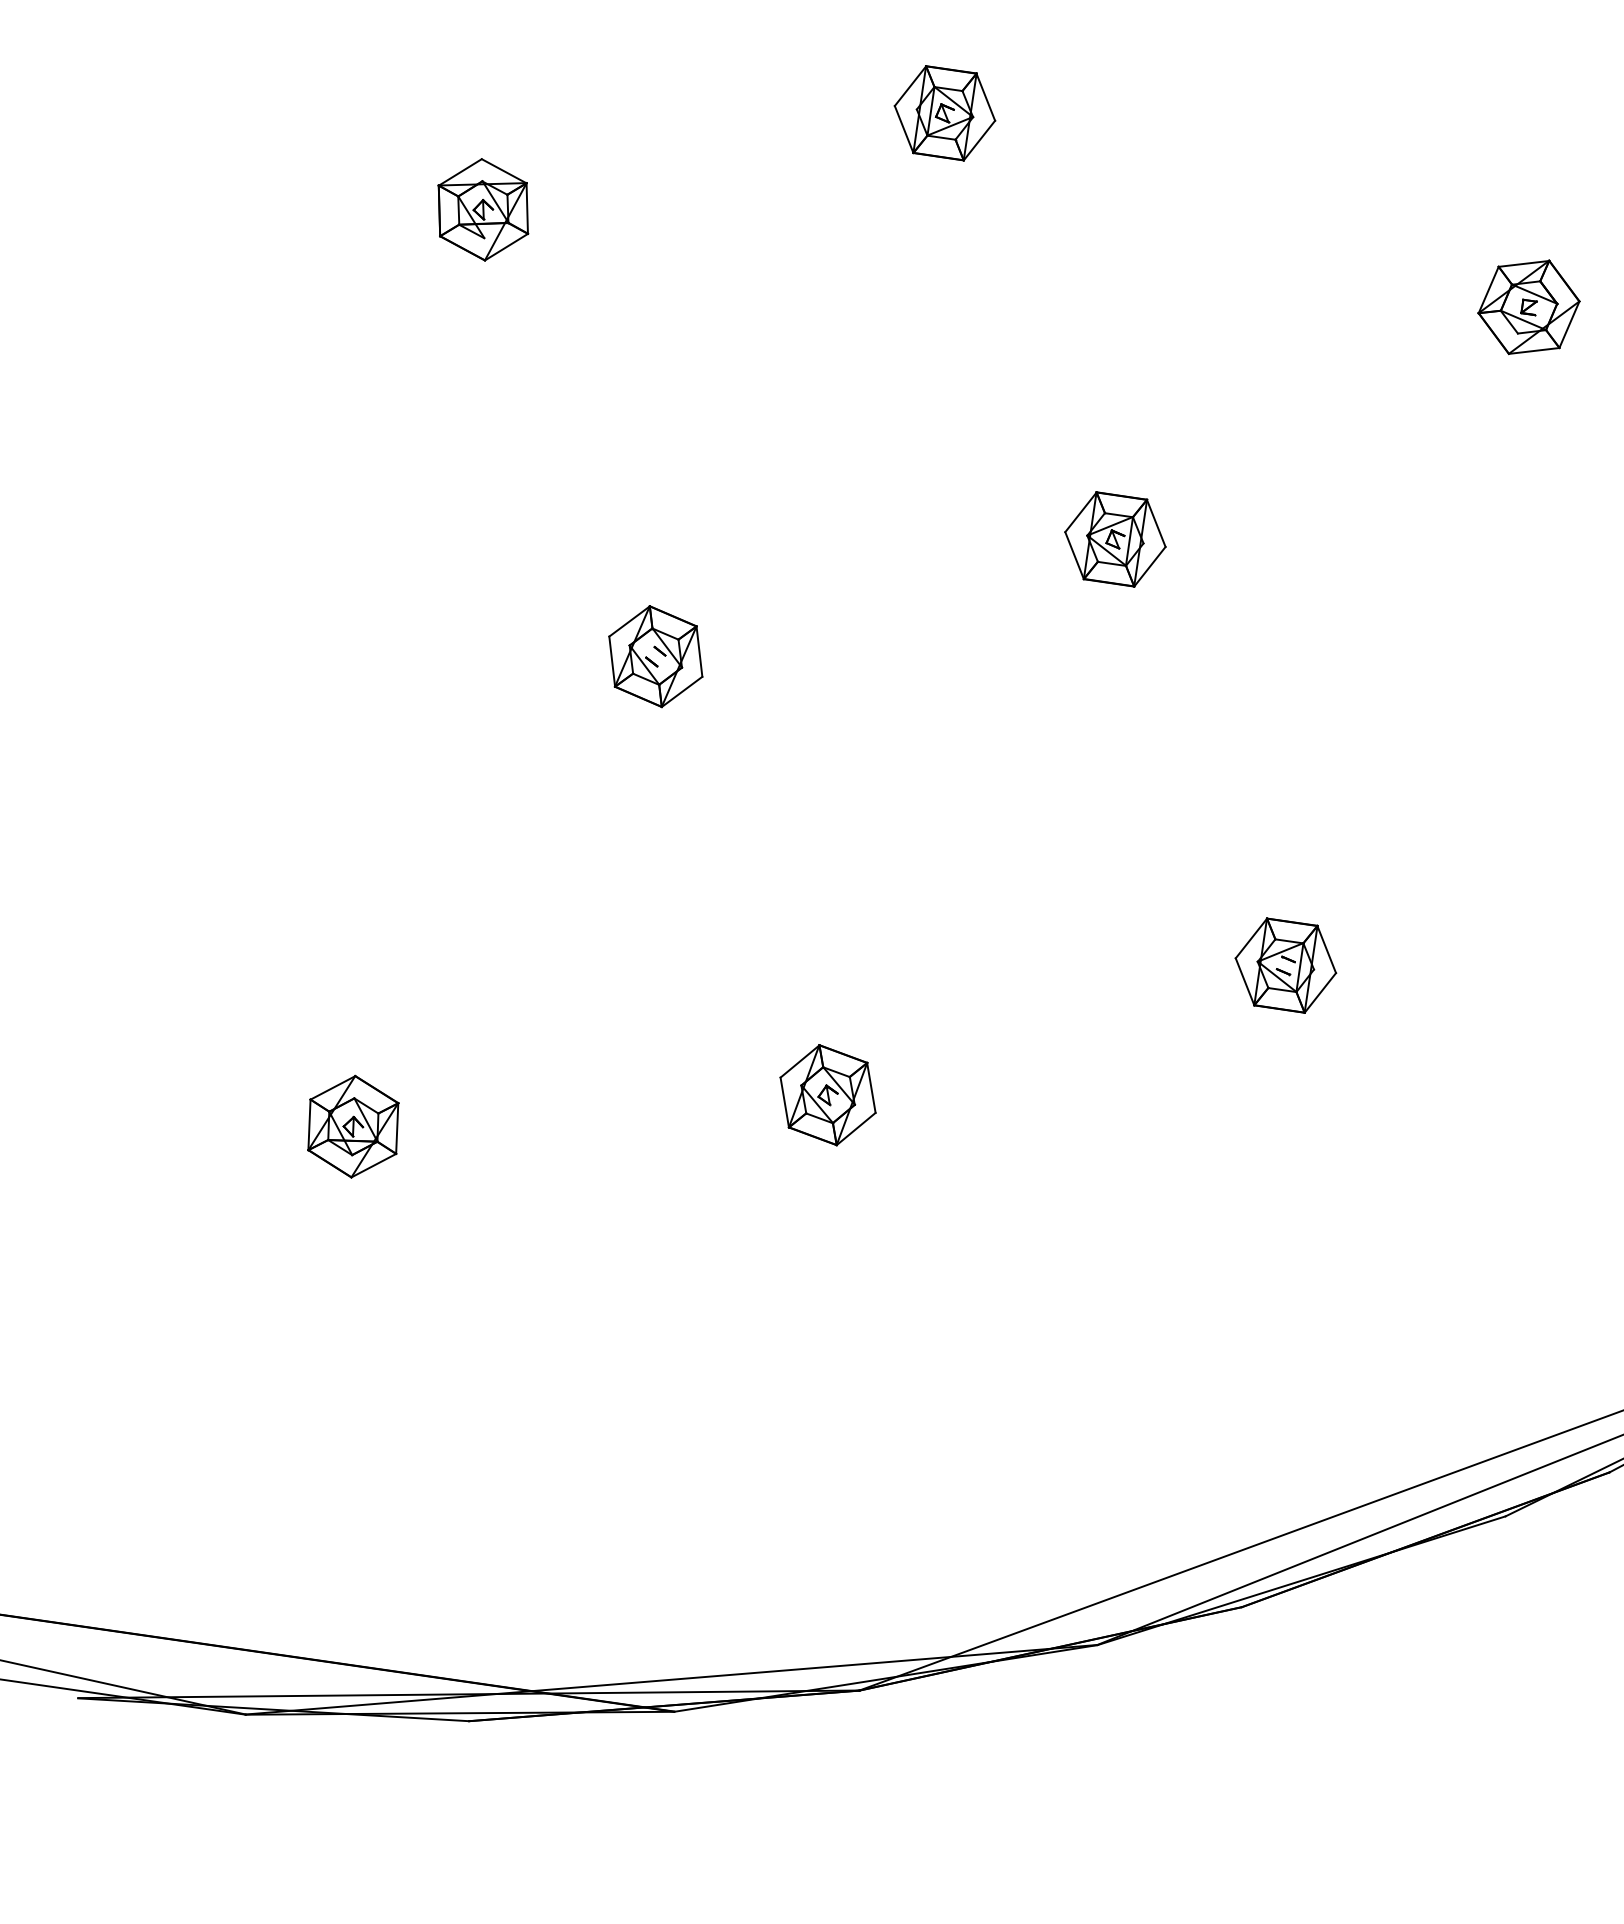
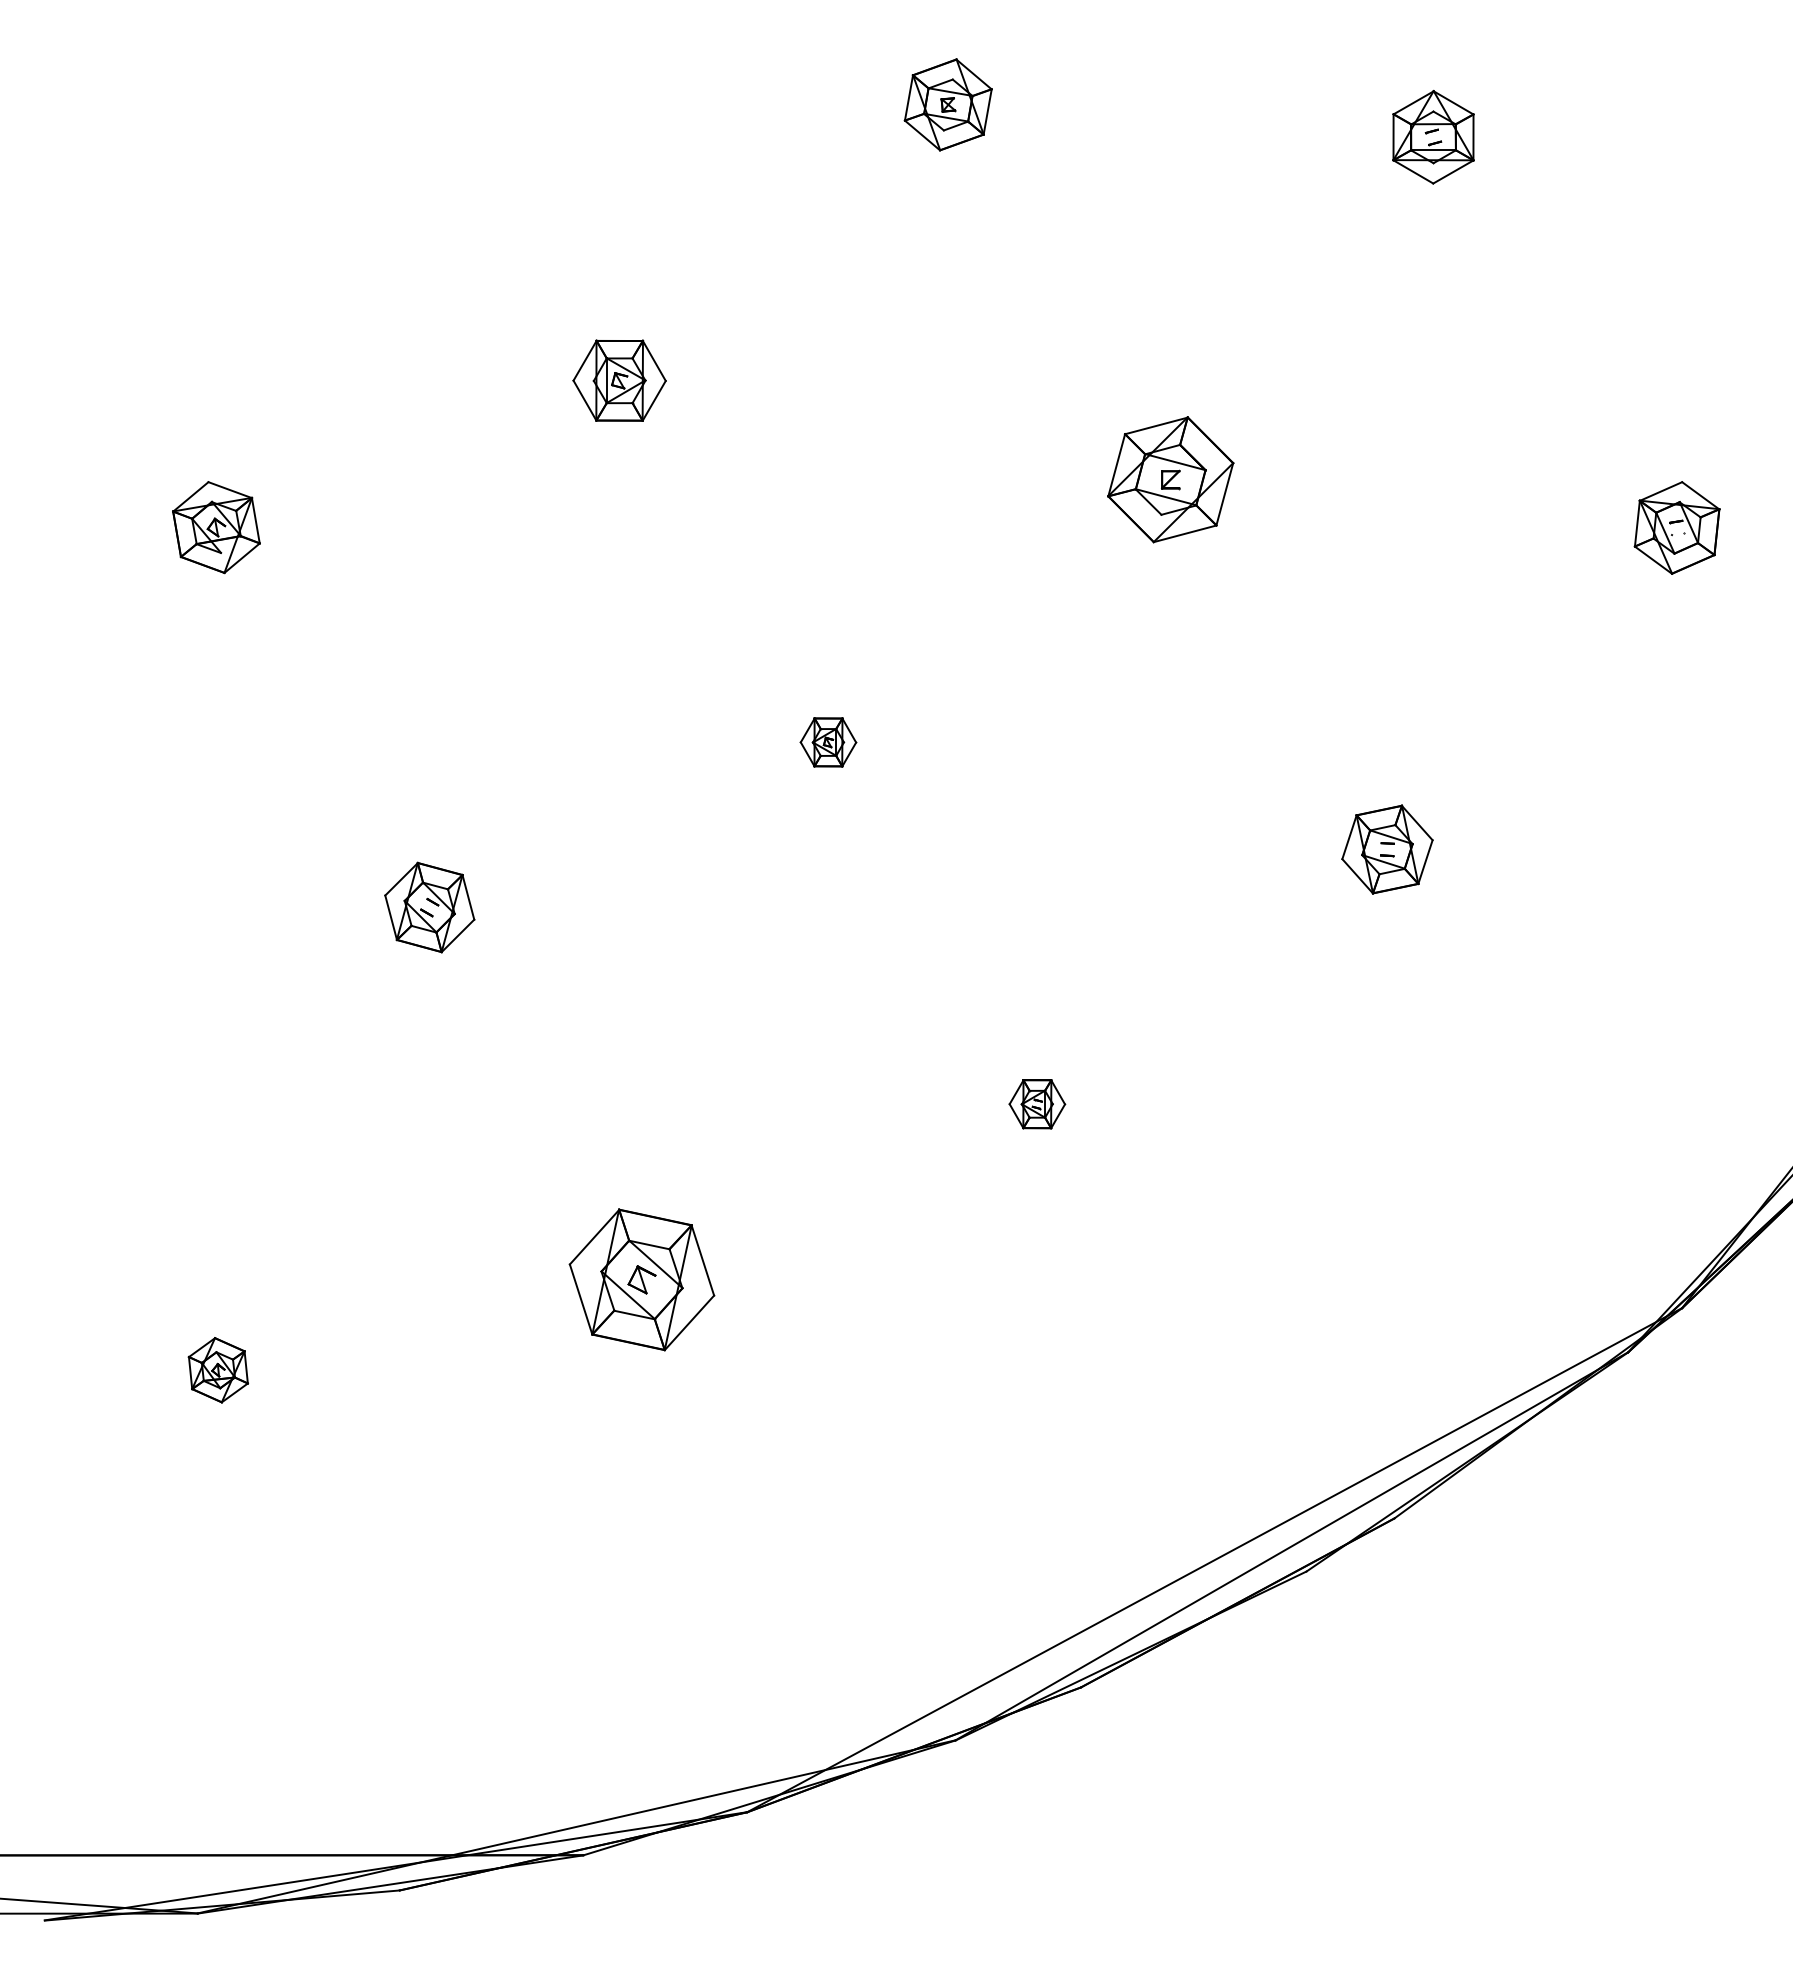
part: (1528, 307) -> (1170, 479), size x1.4
part: (1115, 539) -> (828, 742), size x0.6
part: (1286, 966) -> (1037, 1104), size x0.6
part: (827, 1095) -> (641, 1280), size x1.6
part: (353, 1127) -> (218, 1370), size x0.7

